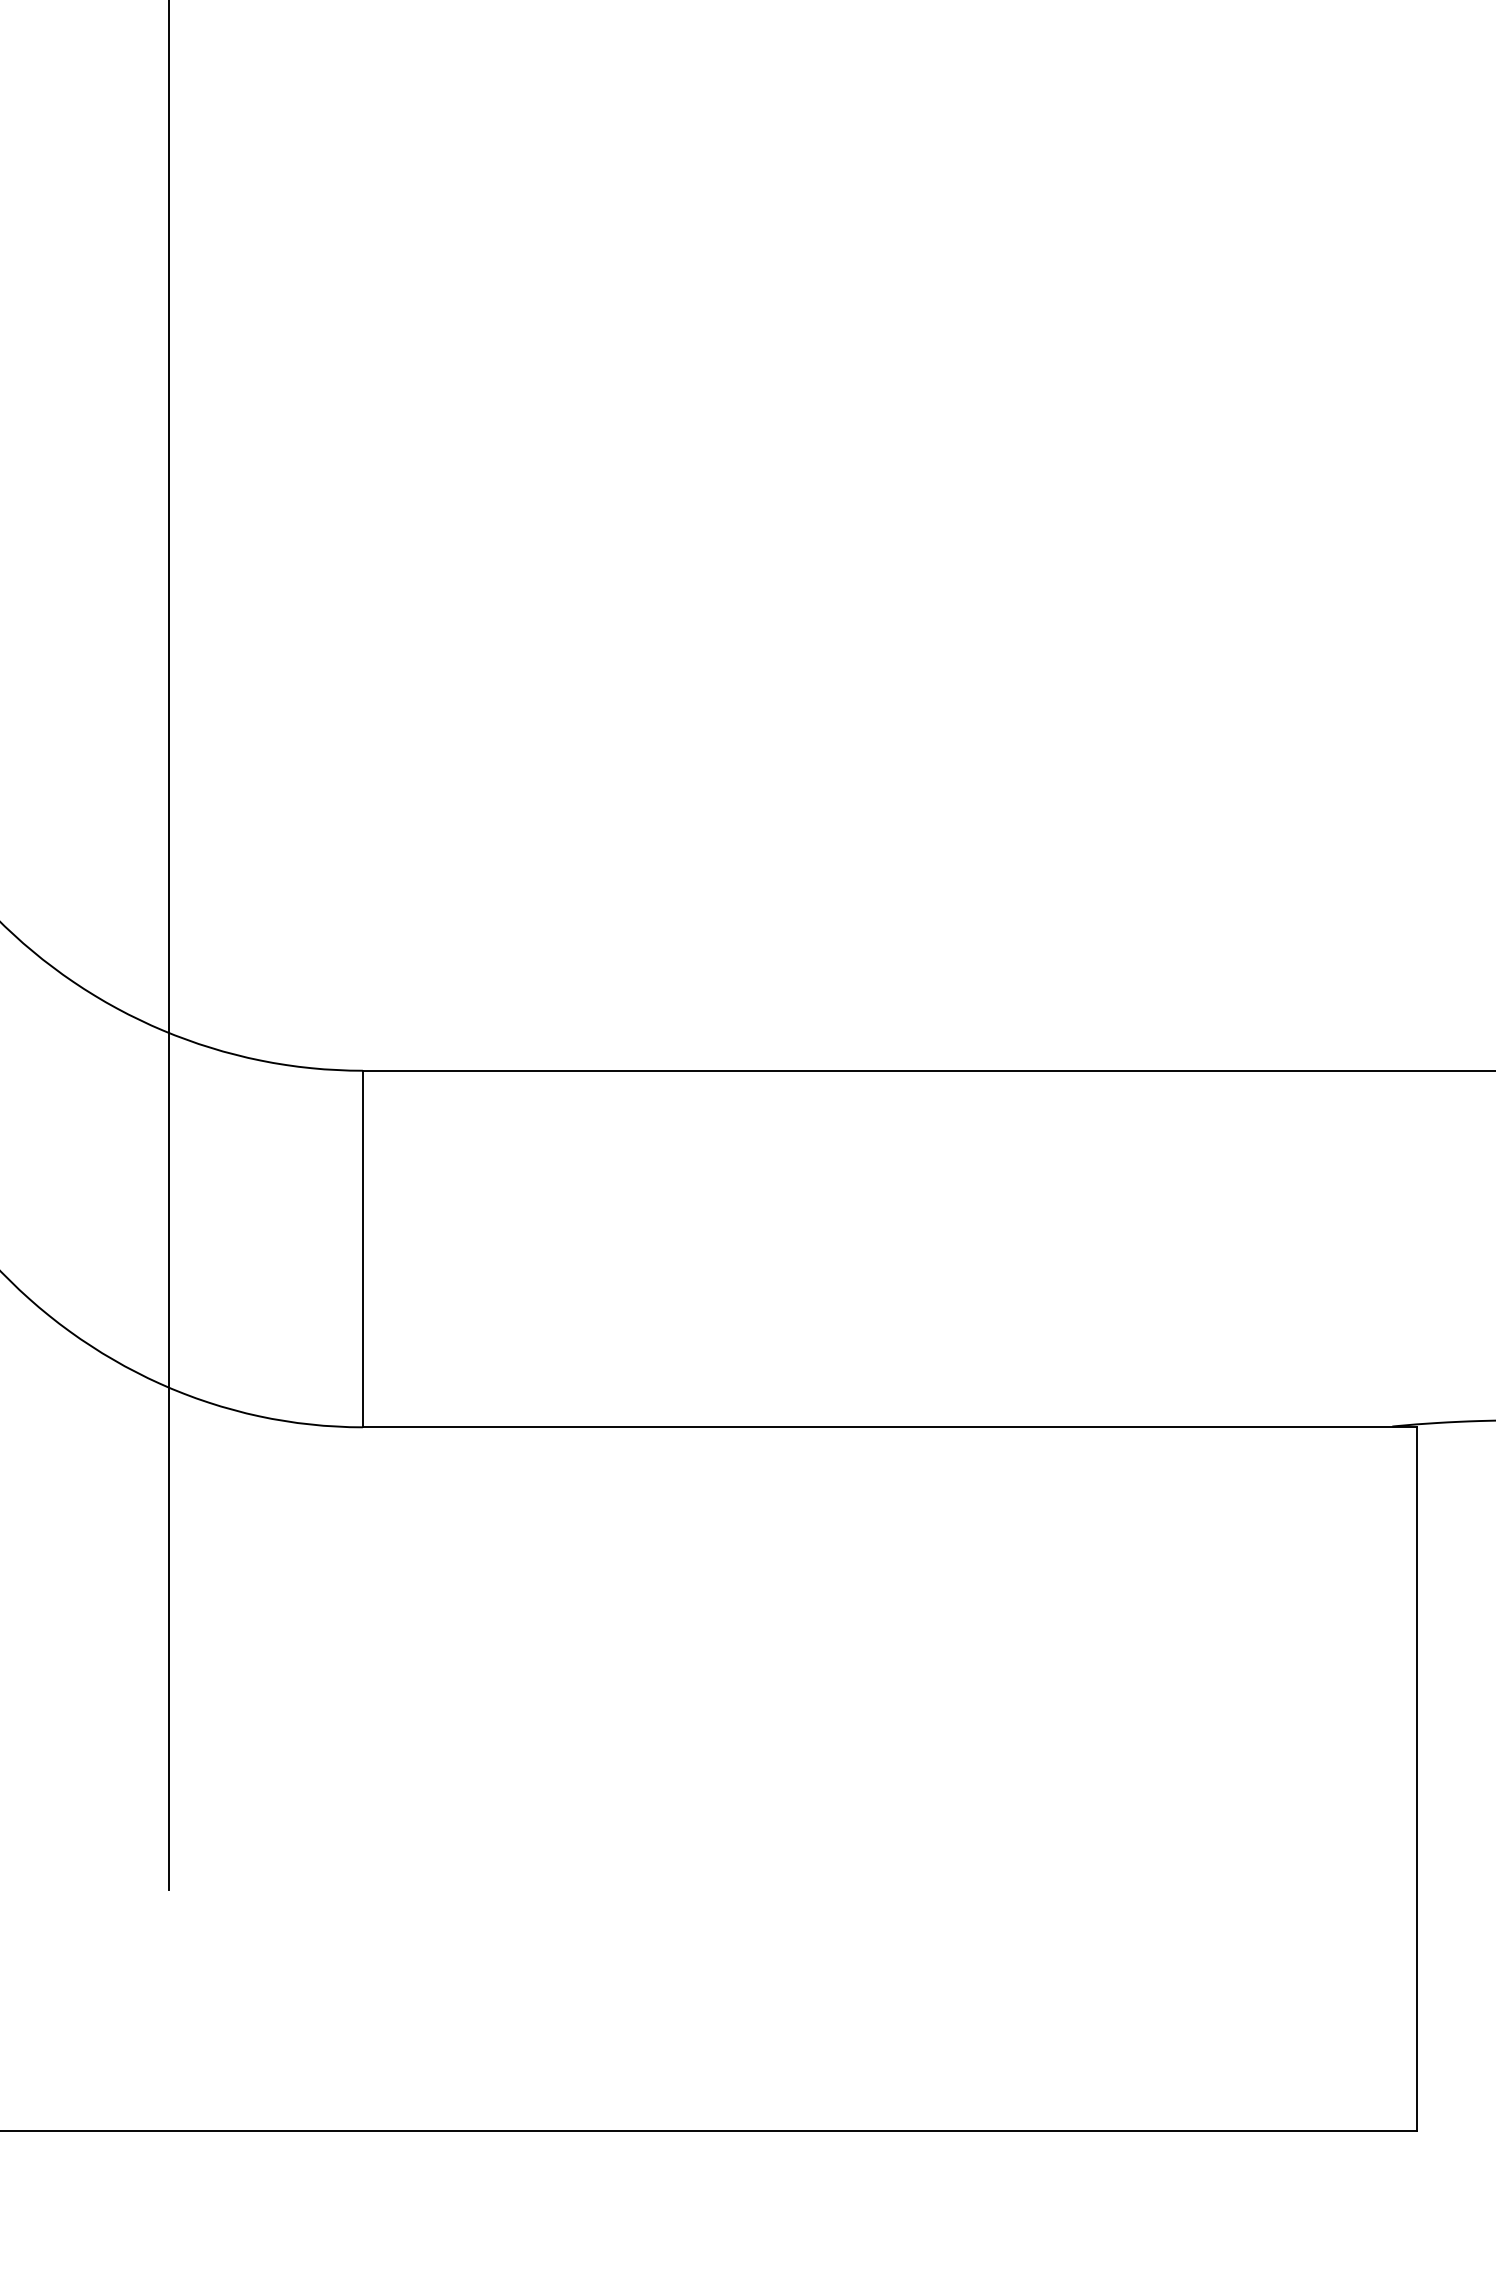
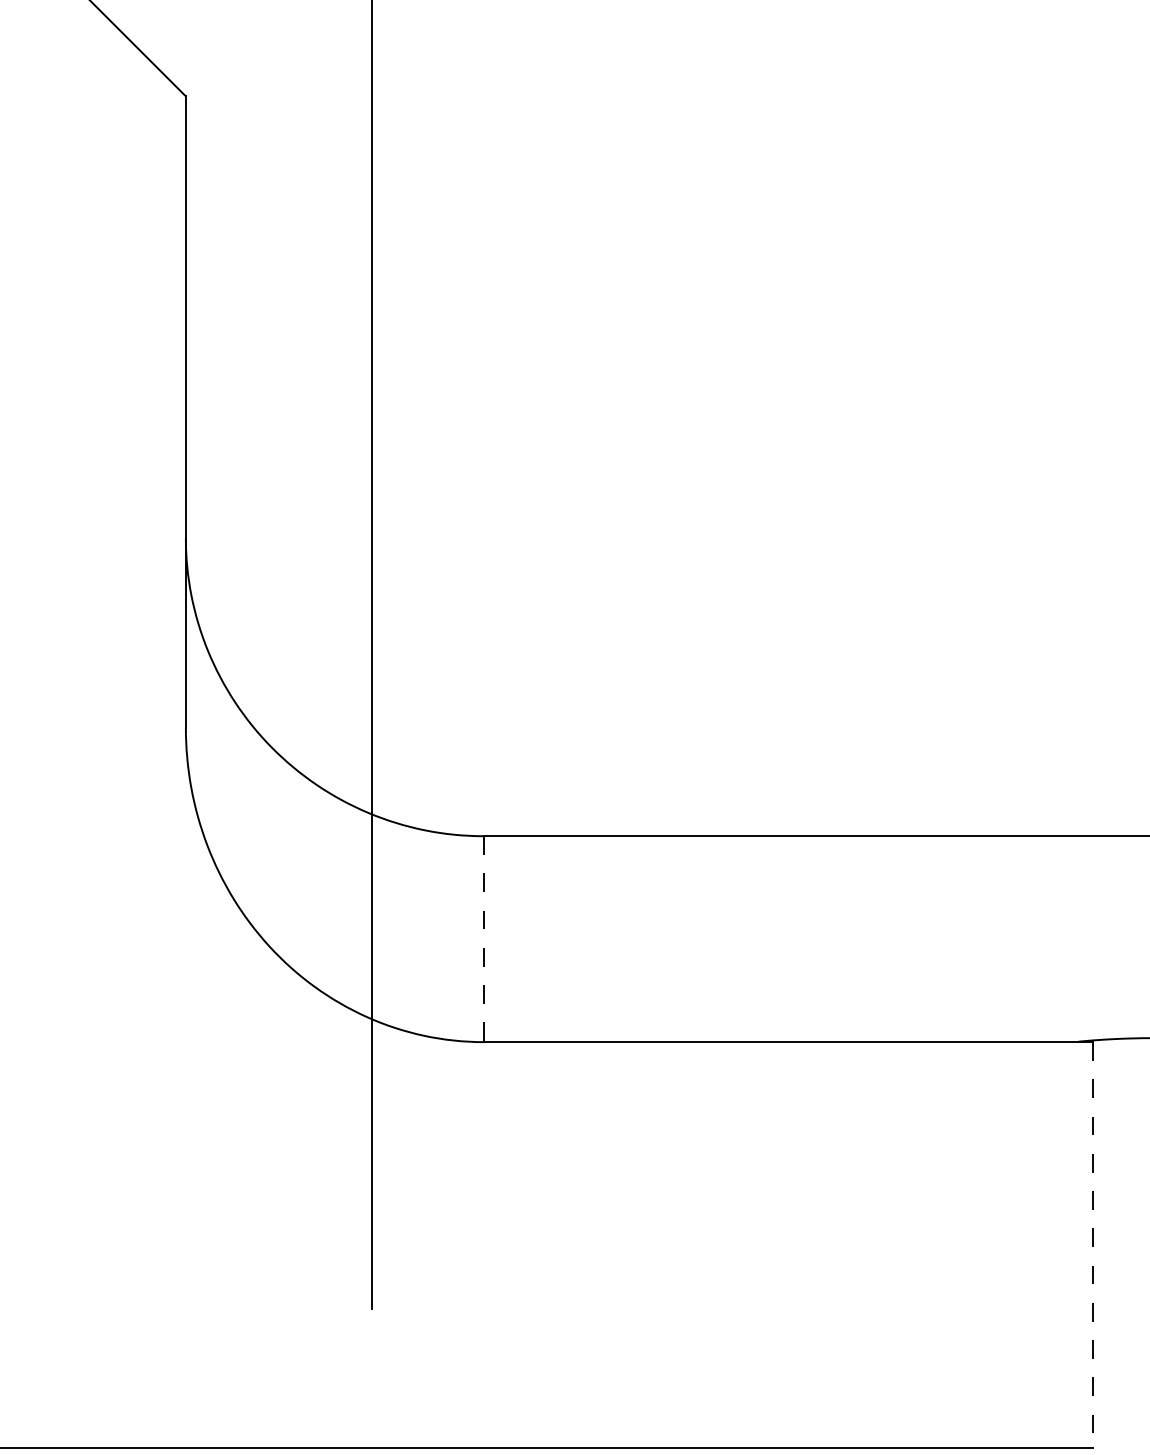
line: (362, 1249) -> (483, 939), solid -> dashed
line: (1416, 1779) -> (1092, 1245), solid -> dashed

